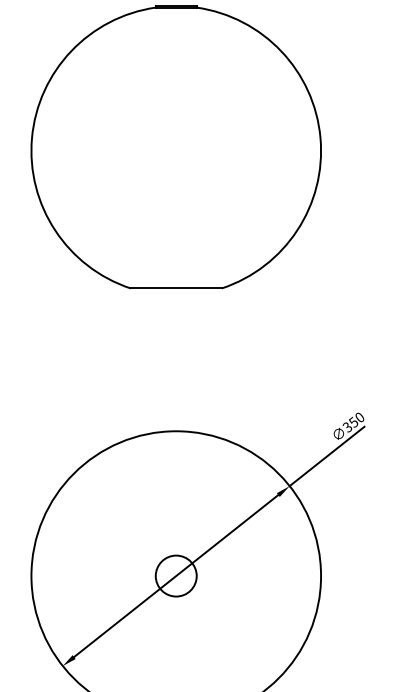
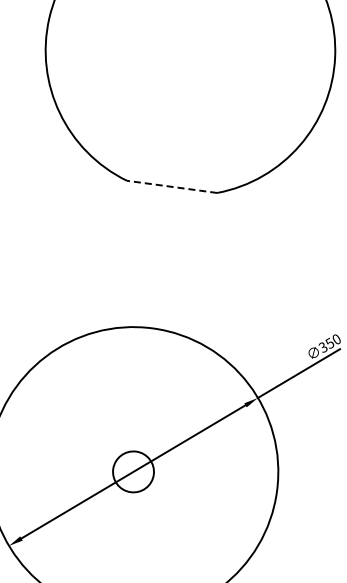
line: (176, 288) -> (172, 186), solid -> dashed

